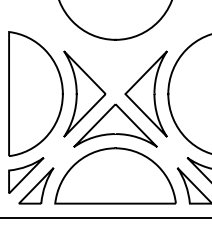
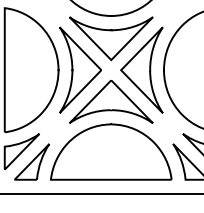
part: (115, 62) -> (111, 38), added

